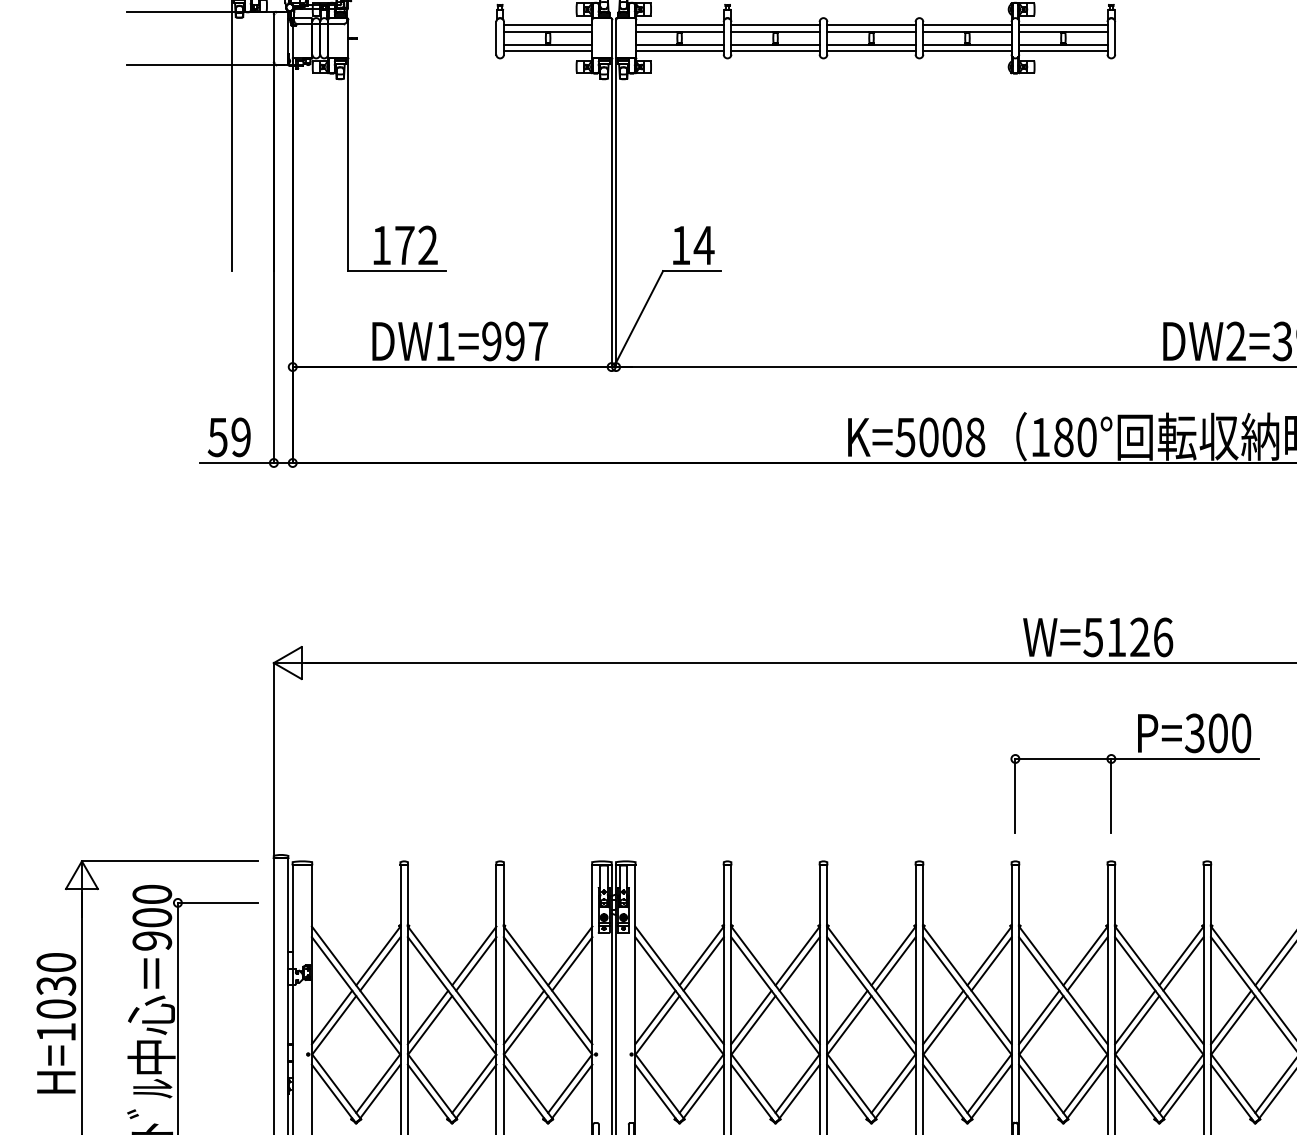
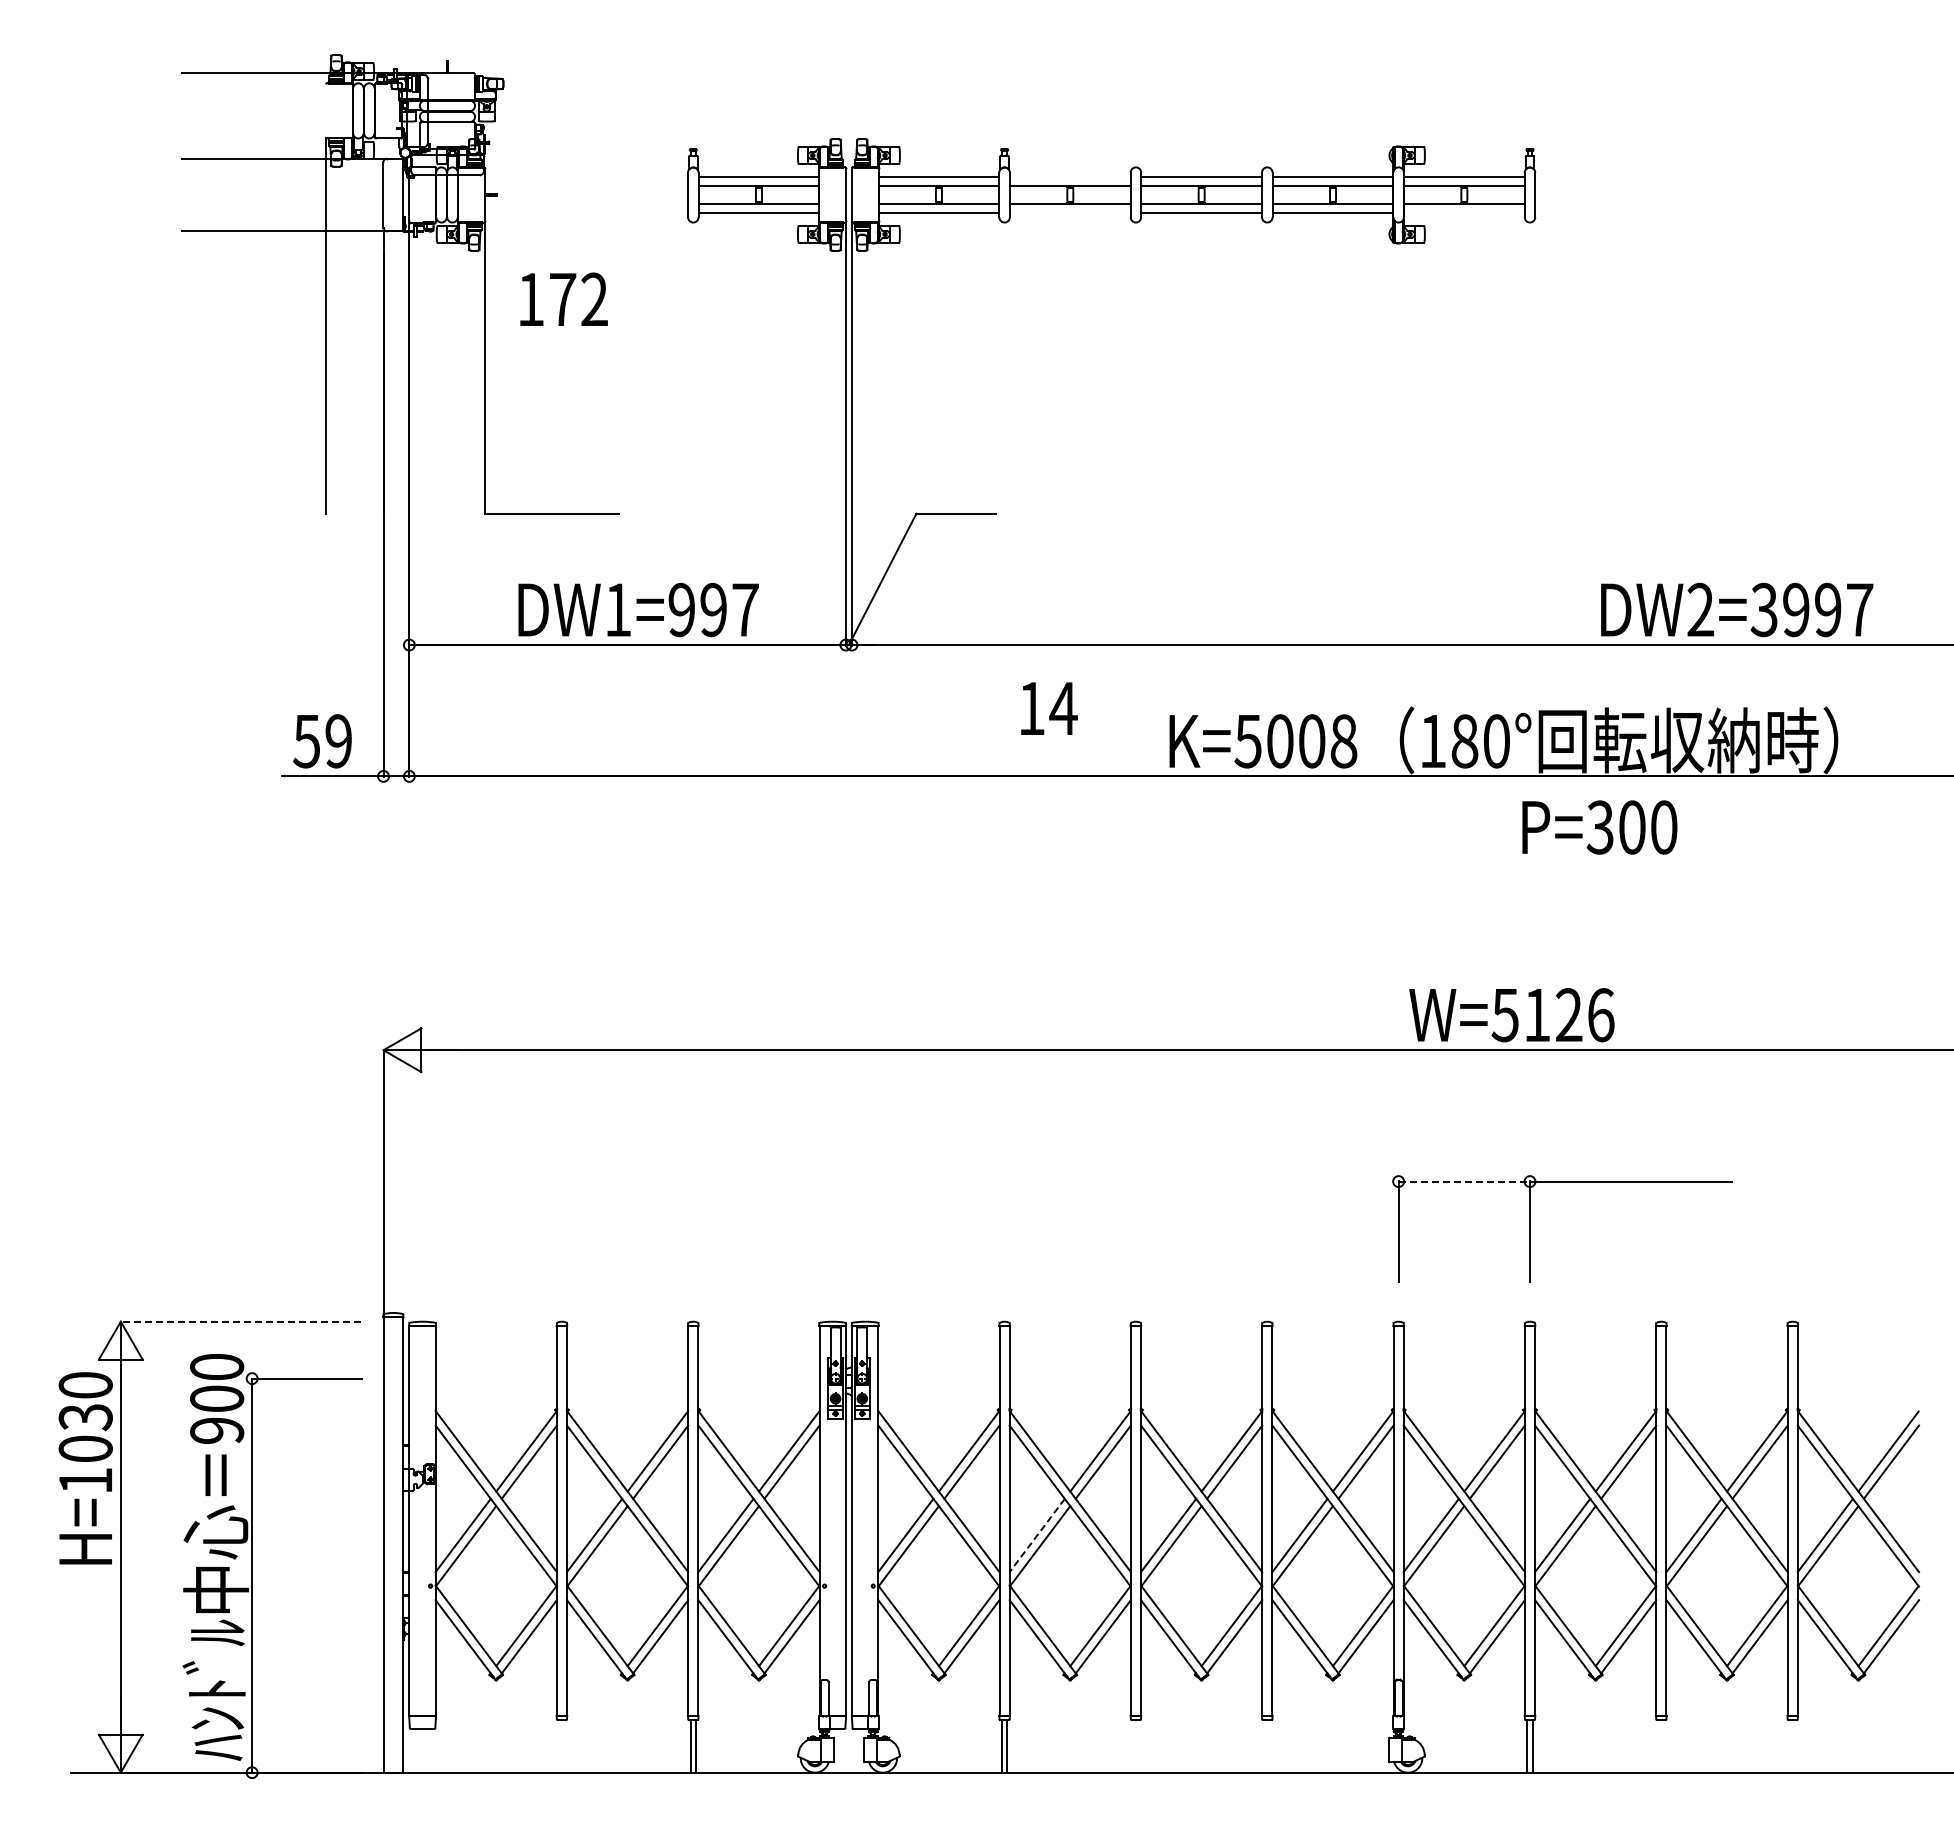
line: (774, 25) -> (1069, 177), removed
line: (774, 51) -> (1069, 212), removed
line: (1062, 51) -> (1463, 212), removed
text: (405, 244) -> (563, 298), moved
text: (693, 245) -> (1049, 708), moved
text: (1194, 733) -> (1599, 827), moved
line: (1063, 758) -> (1464, 1181), solid -> dashed
line: (169, 861) -> (240, 1321), solid -> dashed
line: (751, 1017) -> (1037, 1535), solid -> dashed
text: (56, 1023) -> (85, 1468), moved

